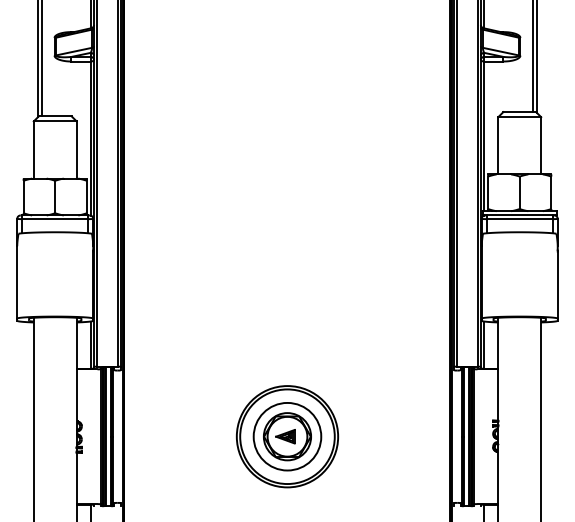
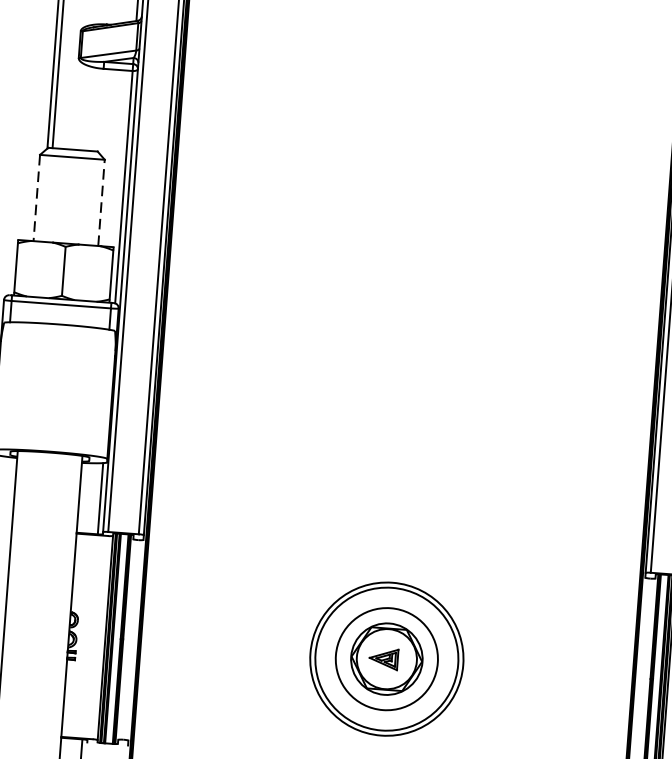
line: (33, 150) -> (36, 198), solid -> dashed
line: (76, 150) -> (101, 203), solid -> dashed

